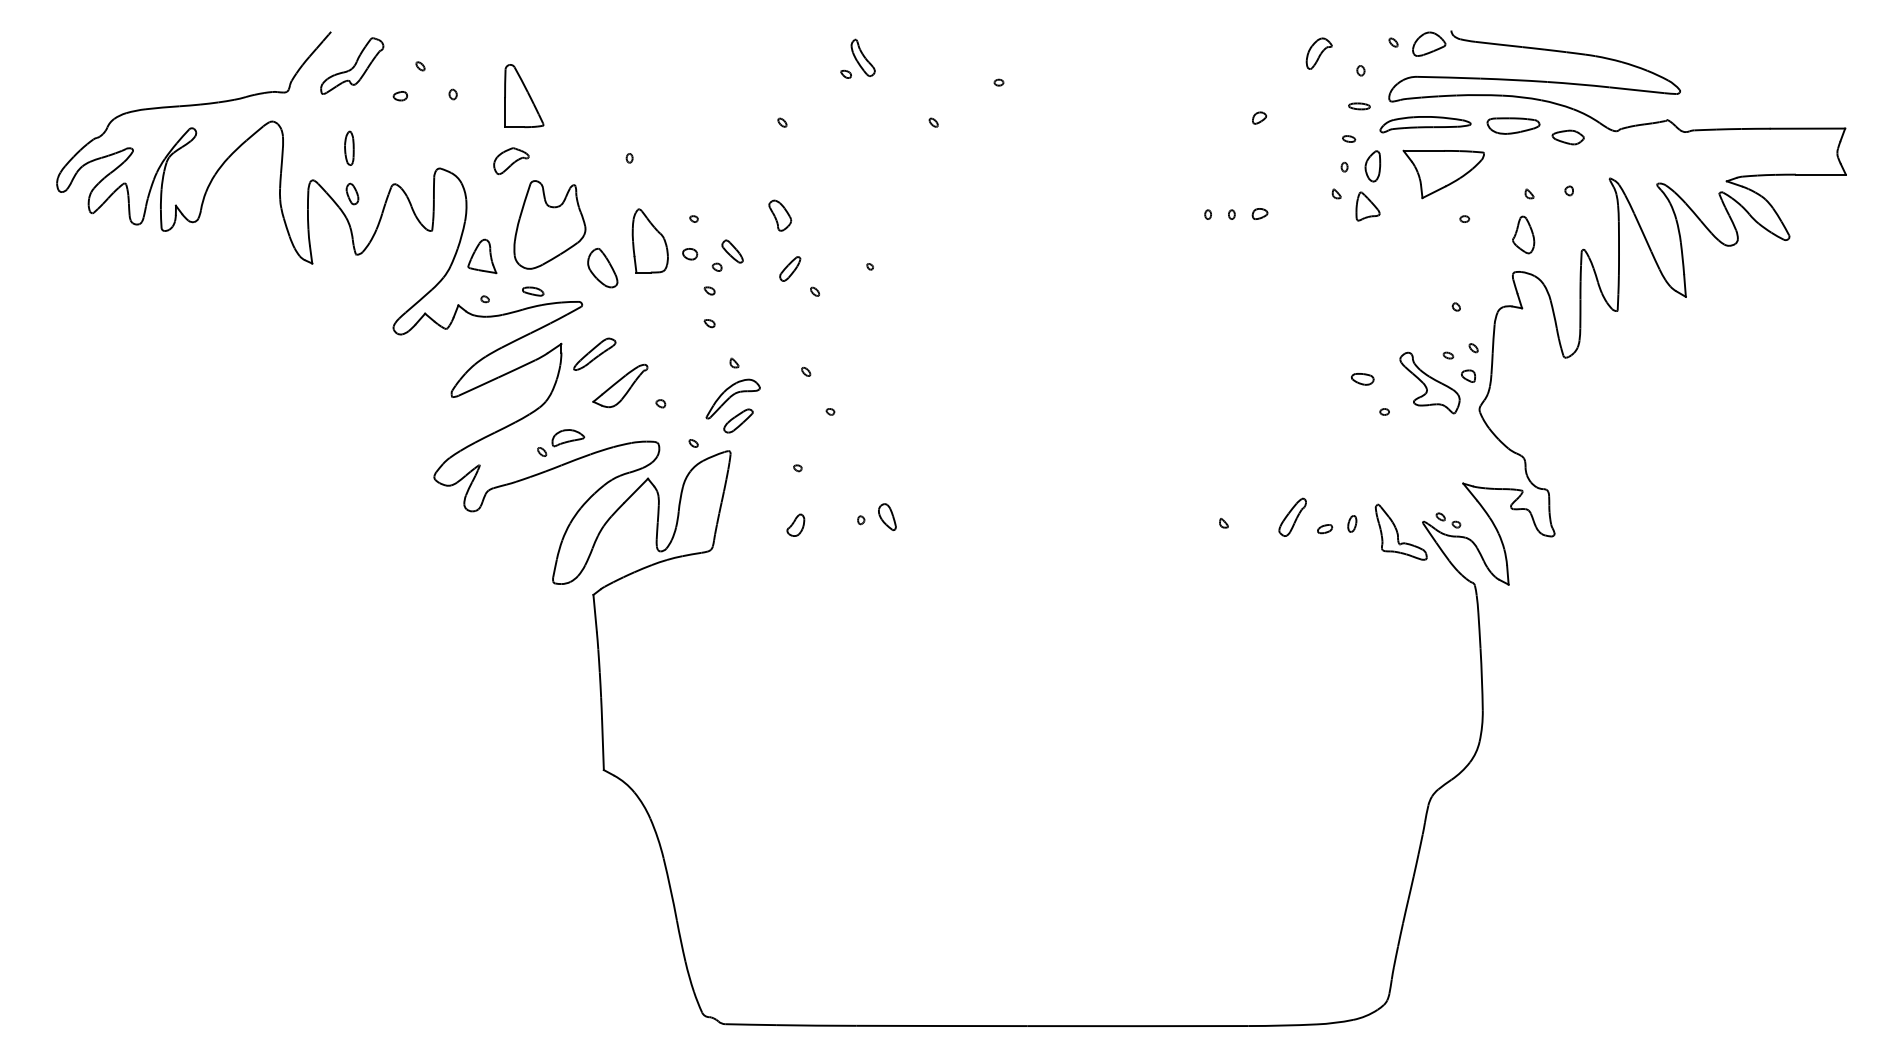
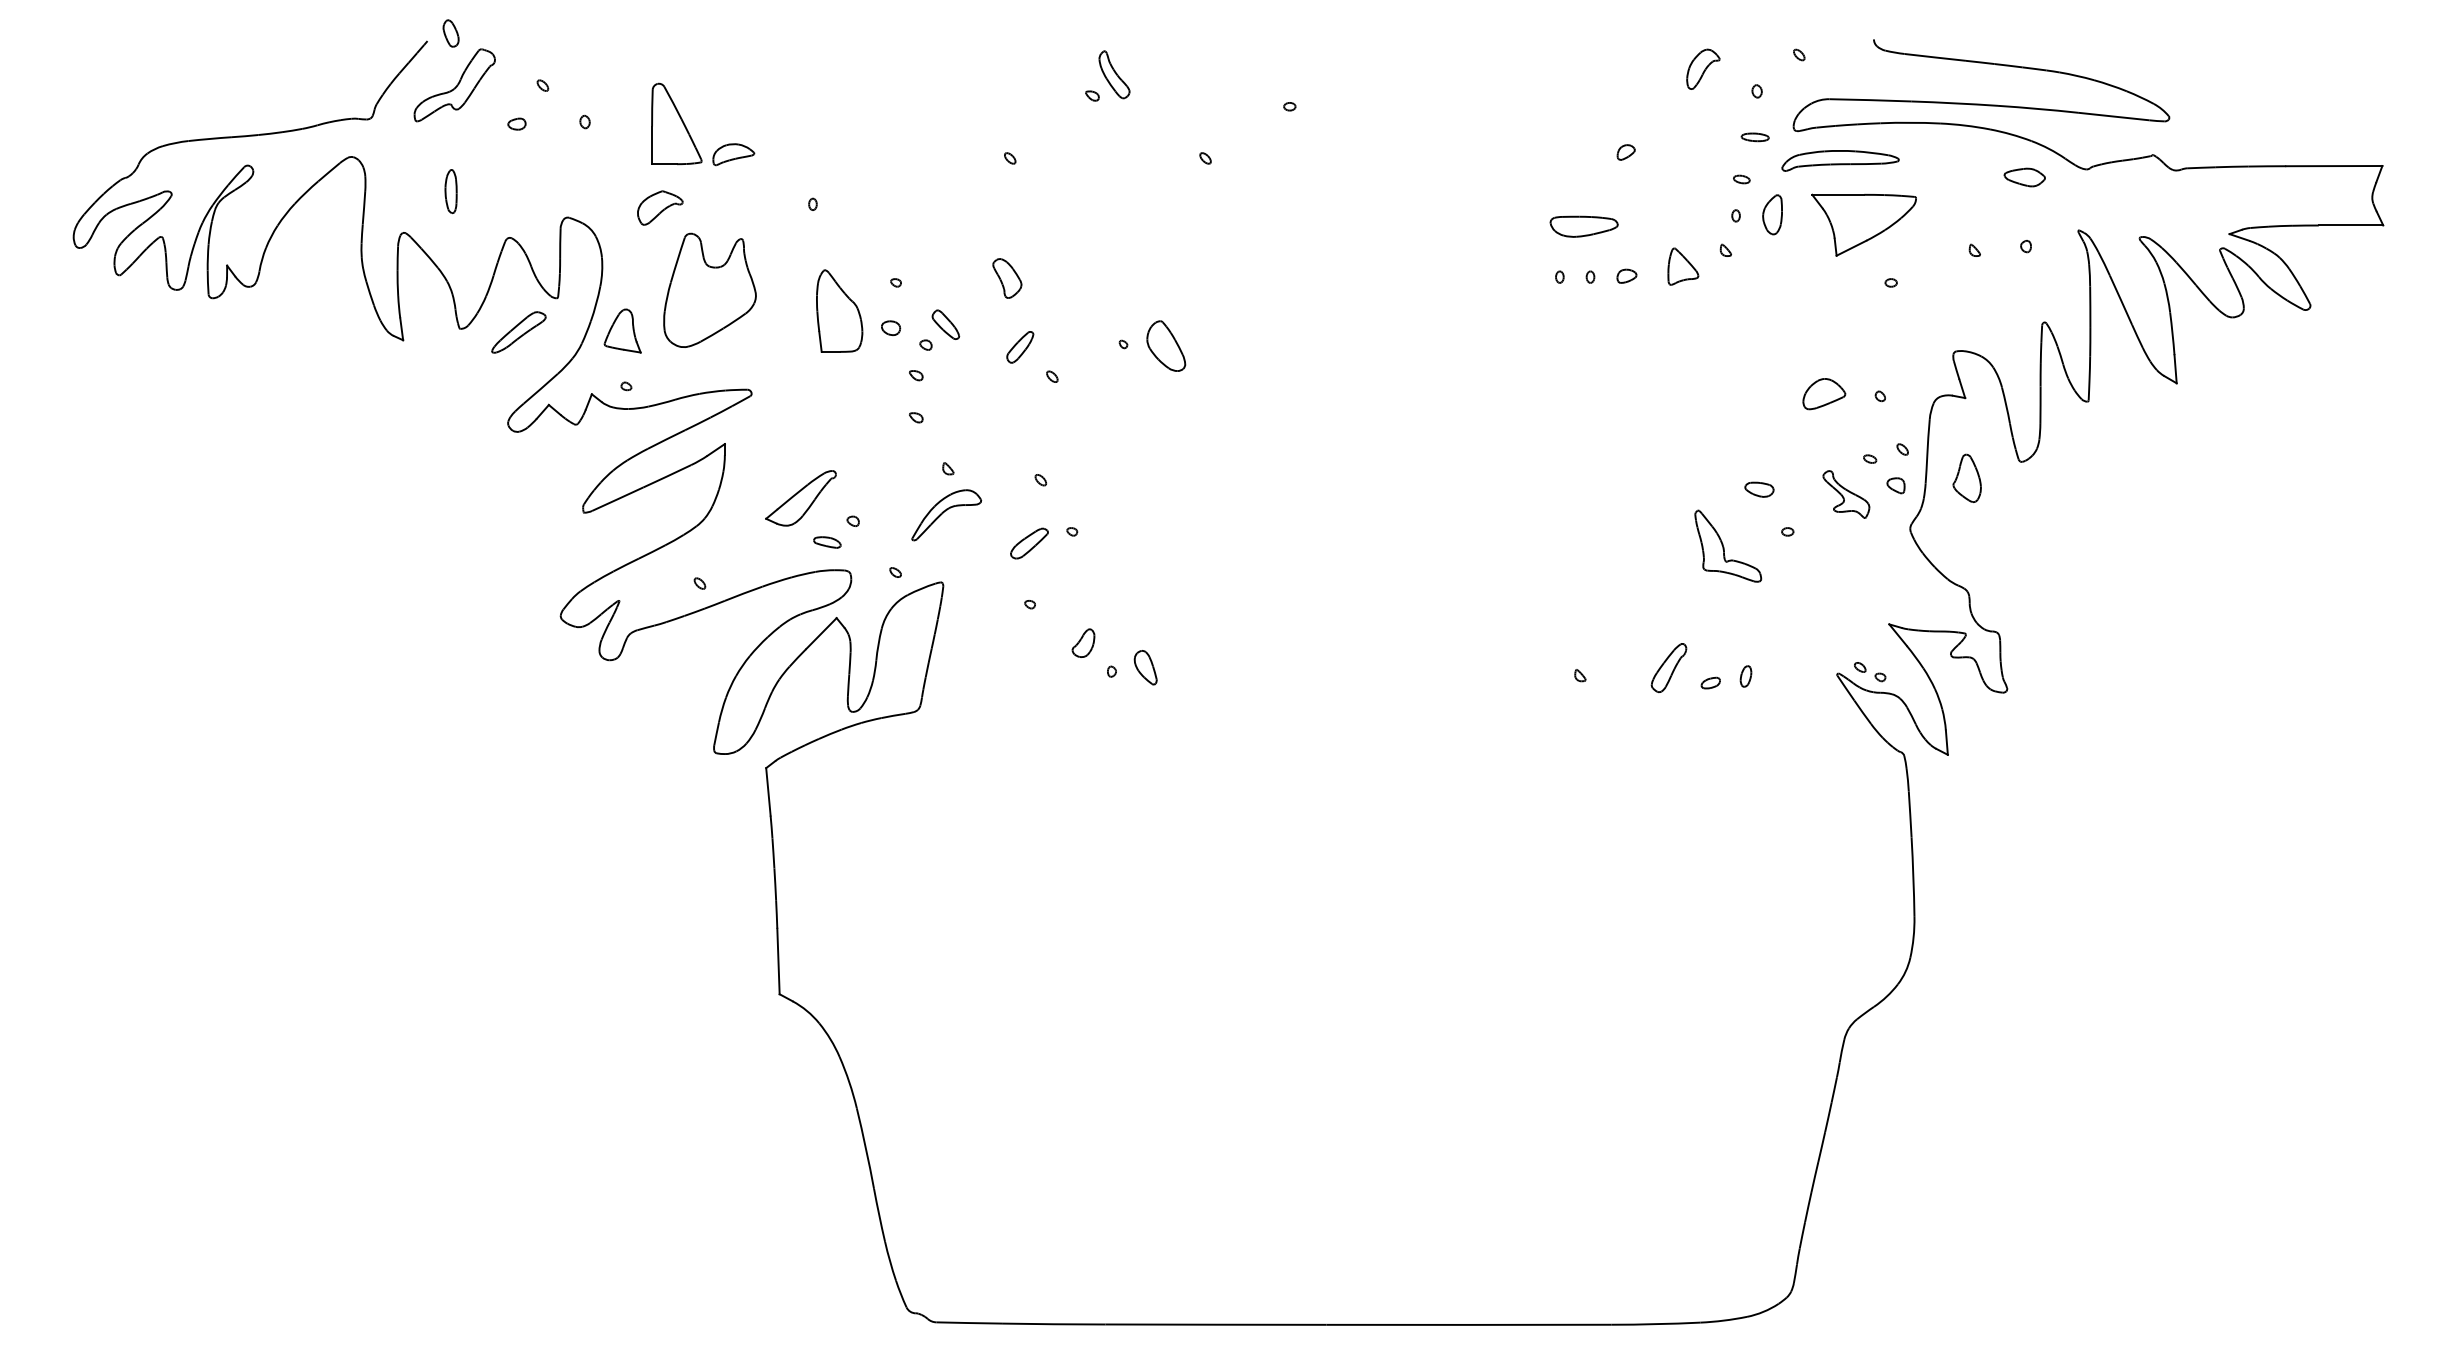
part: (1429, 44) -> (1824, 394), moved
part: (1513, 125) -> (1583, 226), moved
part: (352, 194) -> (450, 33), moved
part: (1368, 206) -> (1683, 266), moved
part: (1523, 234) -> (1966, 477), moved
part: (602, 267) -> (1166, 345), moved
part: (533, 291) -> (827, 542), moved
part: (594, 354) -> (518, 332), moved
part: (1430, 383) -> (1846, 494), size x0.6
part: (738, 420) -> (1029, 543), moved
part: (568, 437) -> (733, 154), moved
part: (795, 524) -> (1083, 642), moved
part: (1401, 531) -> (1728, 545), moved

